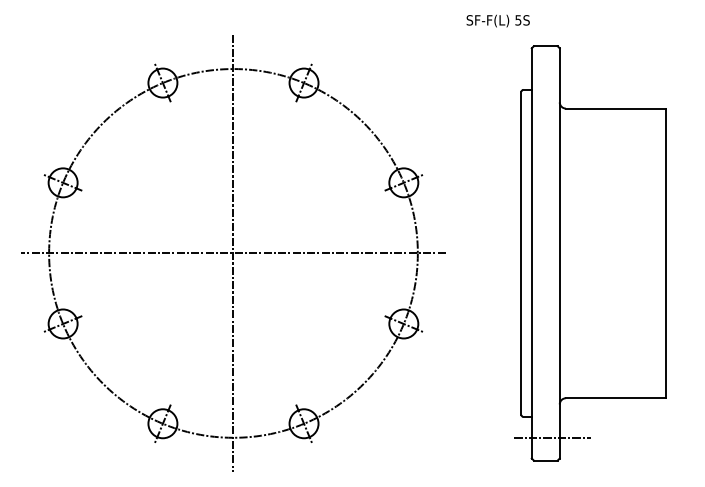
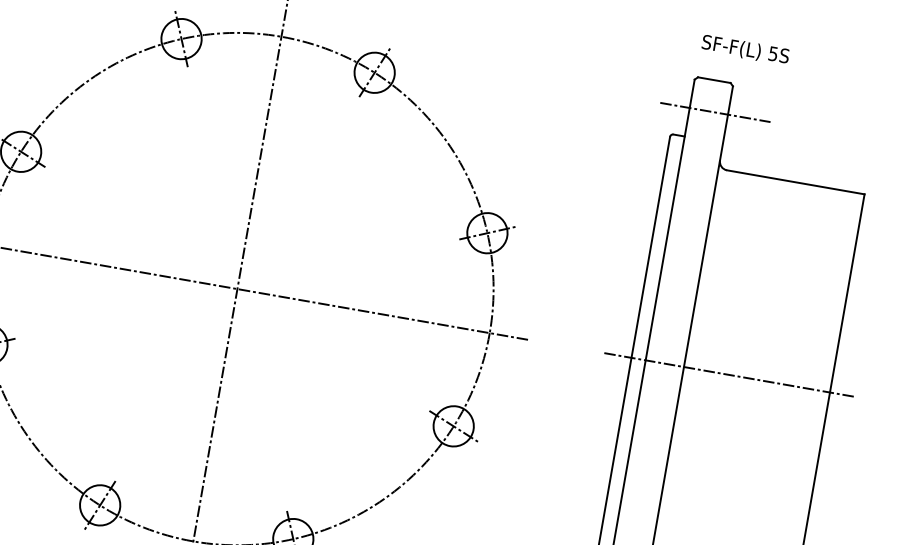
text: (497, 20) -> (744, 49), moved
line: (550, 69) -> (715, 113), added
line: (593, 253) -> (730, 375), added

